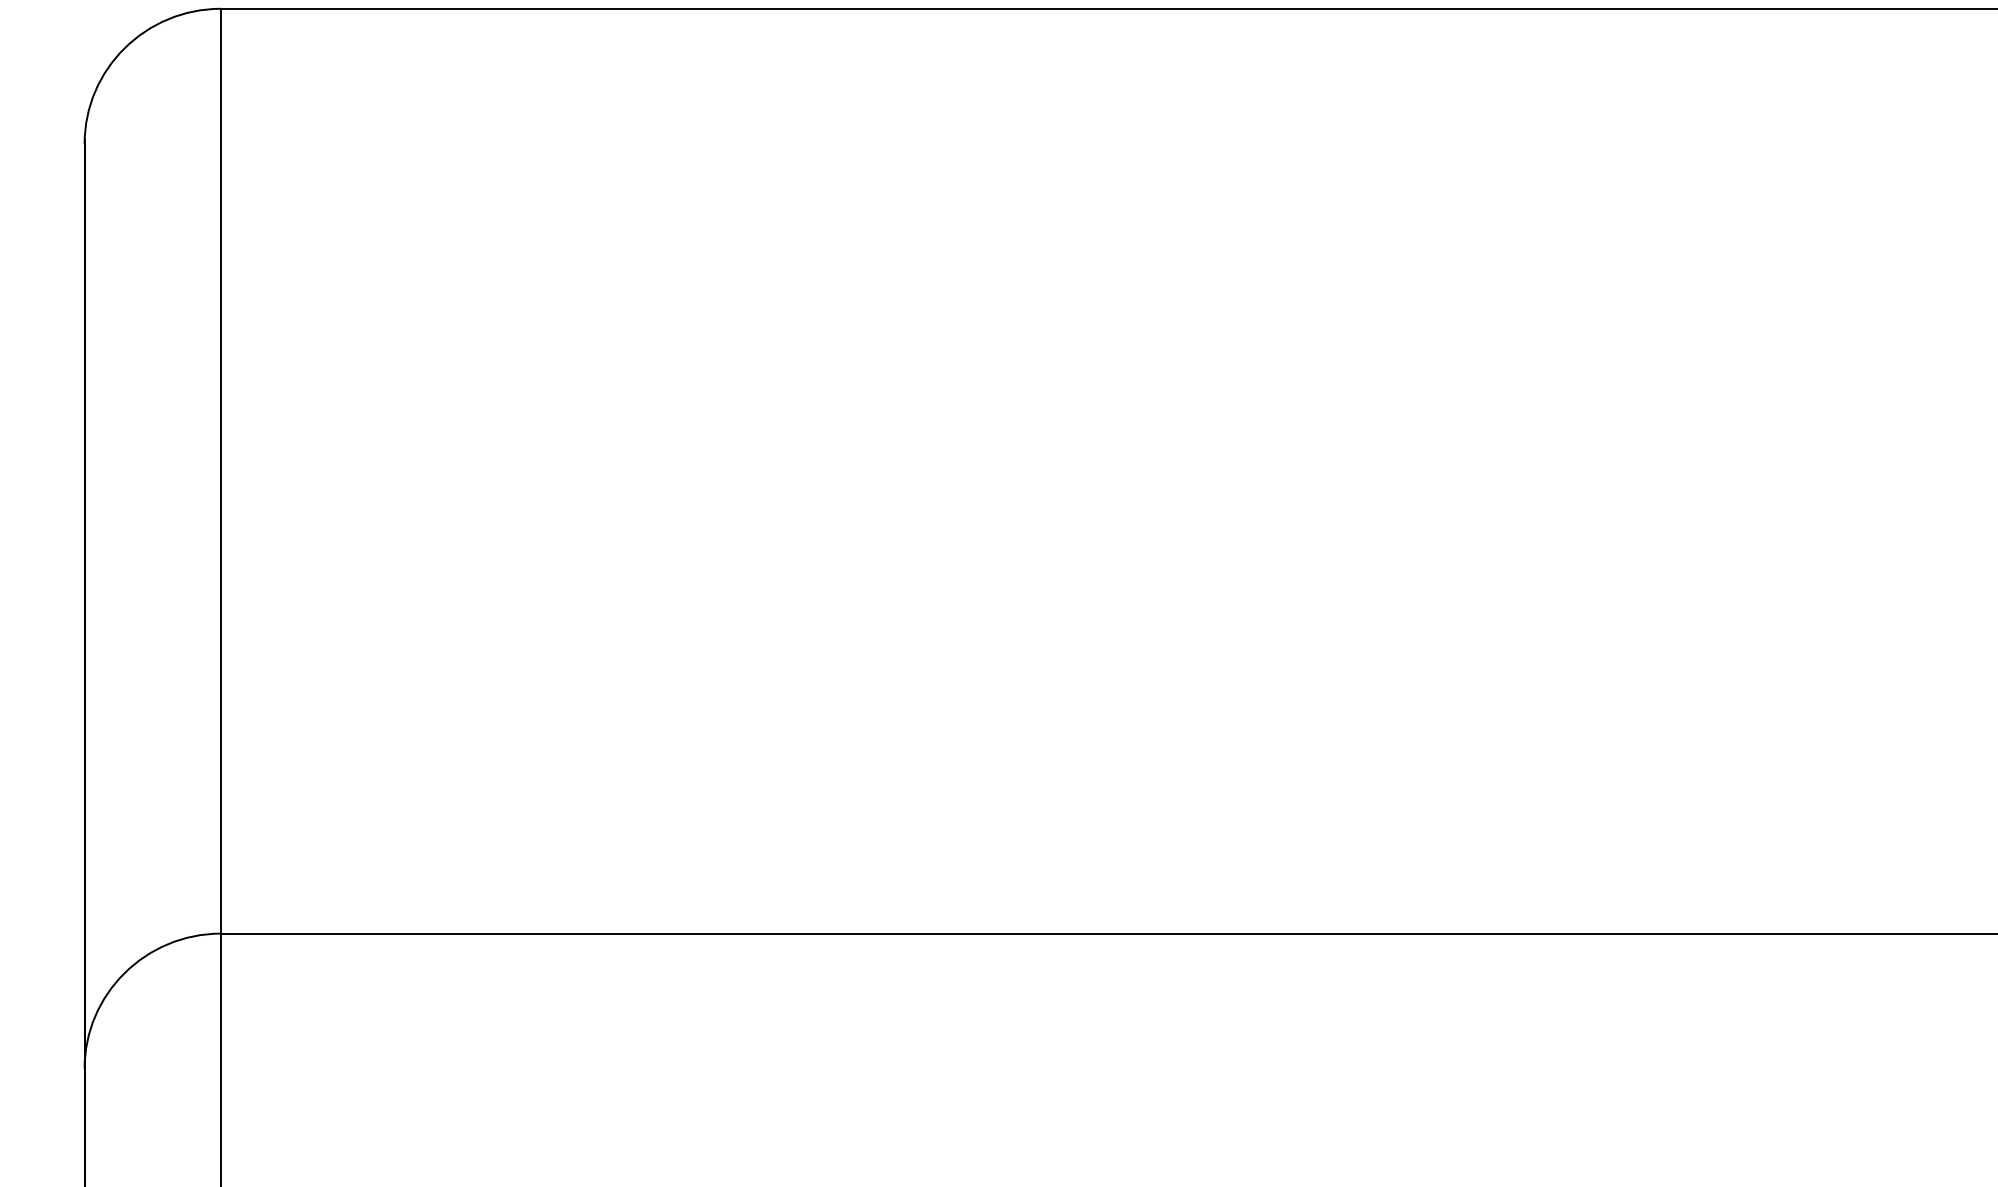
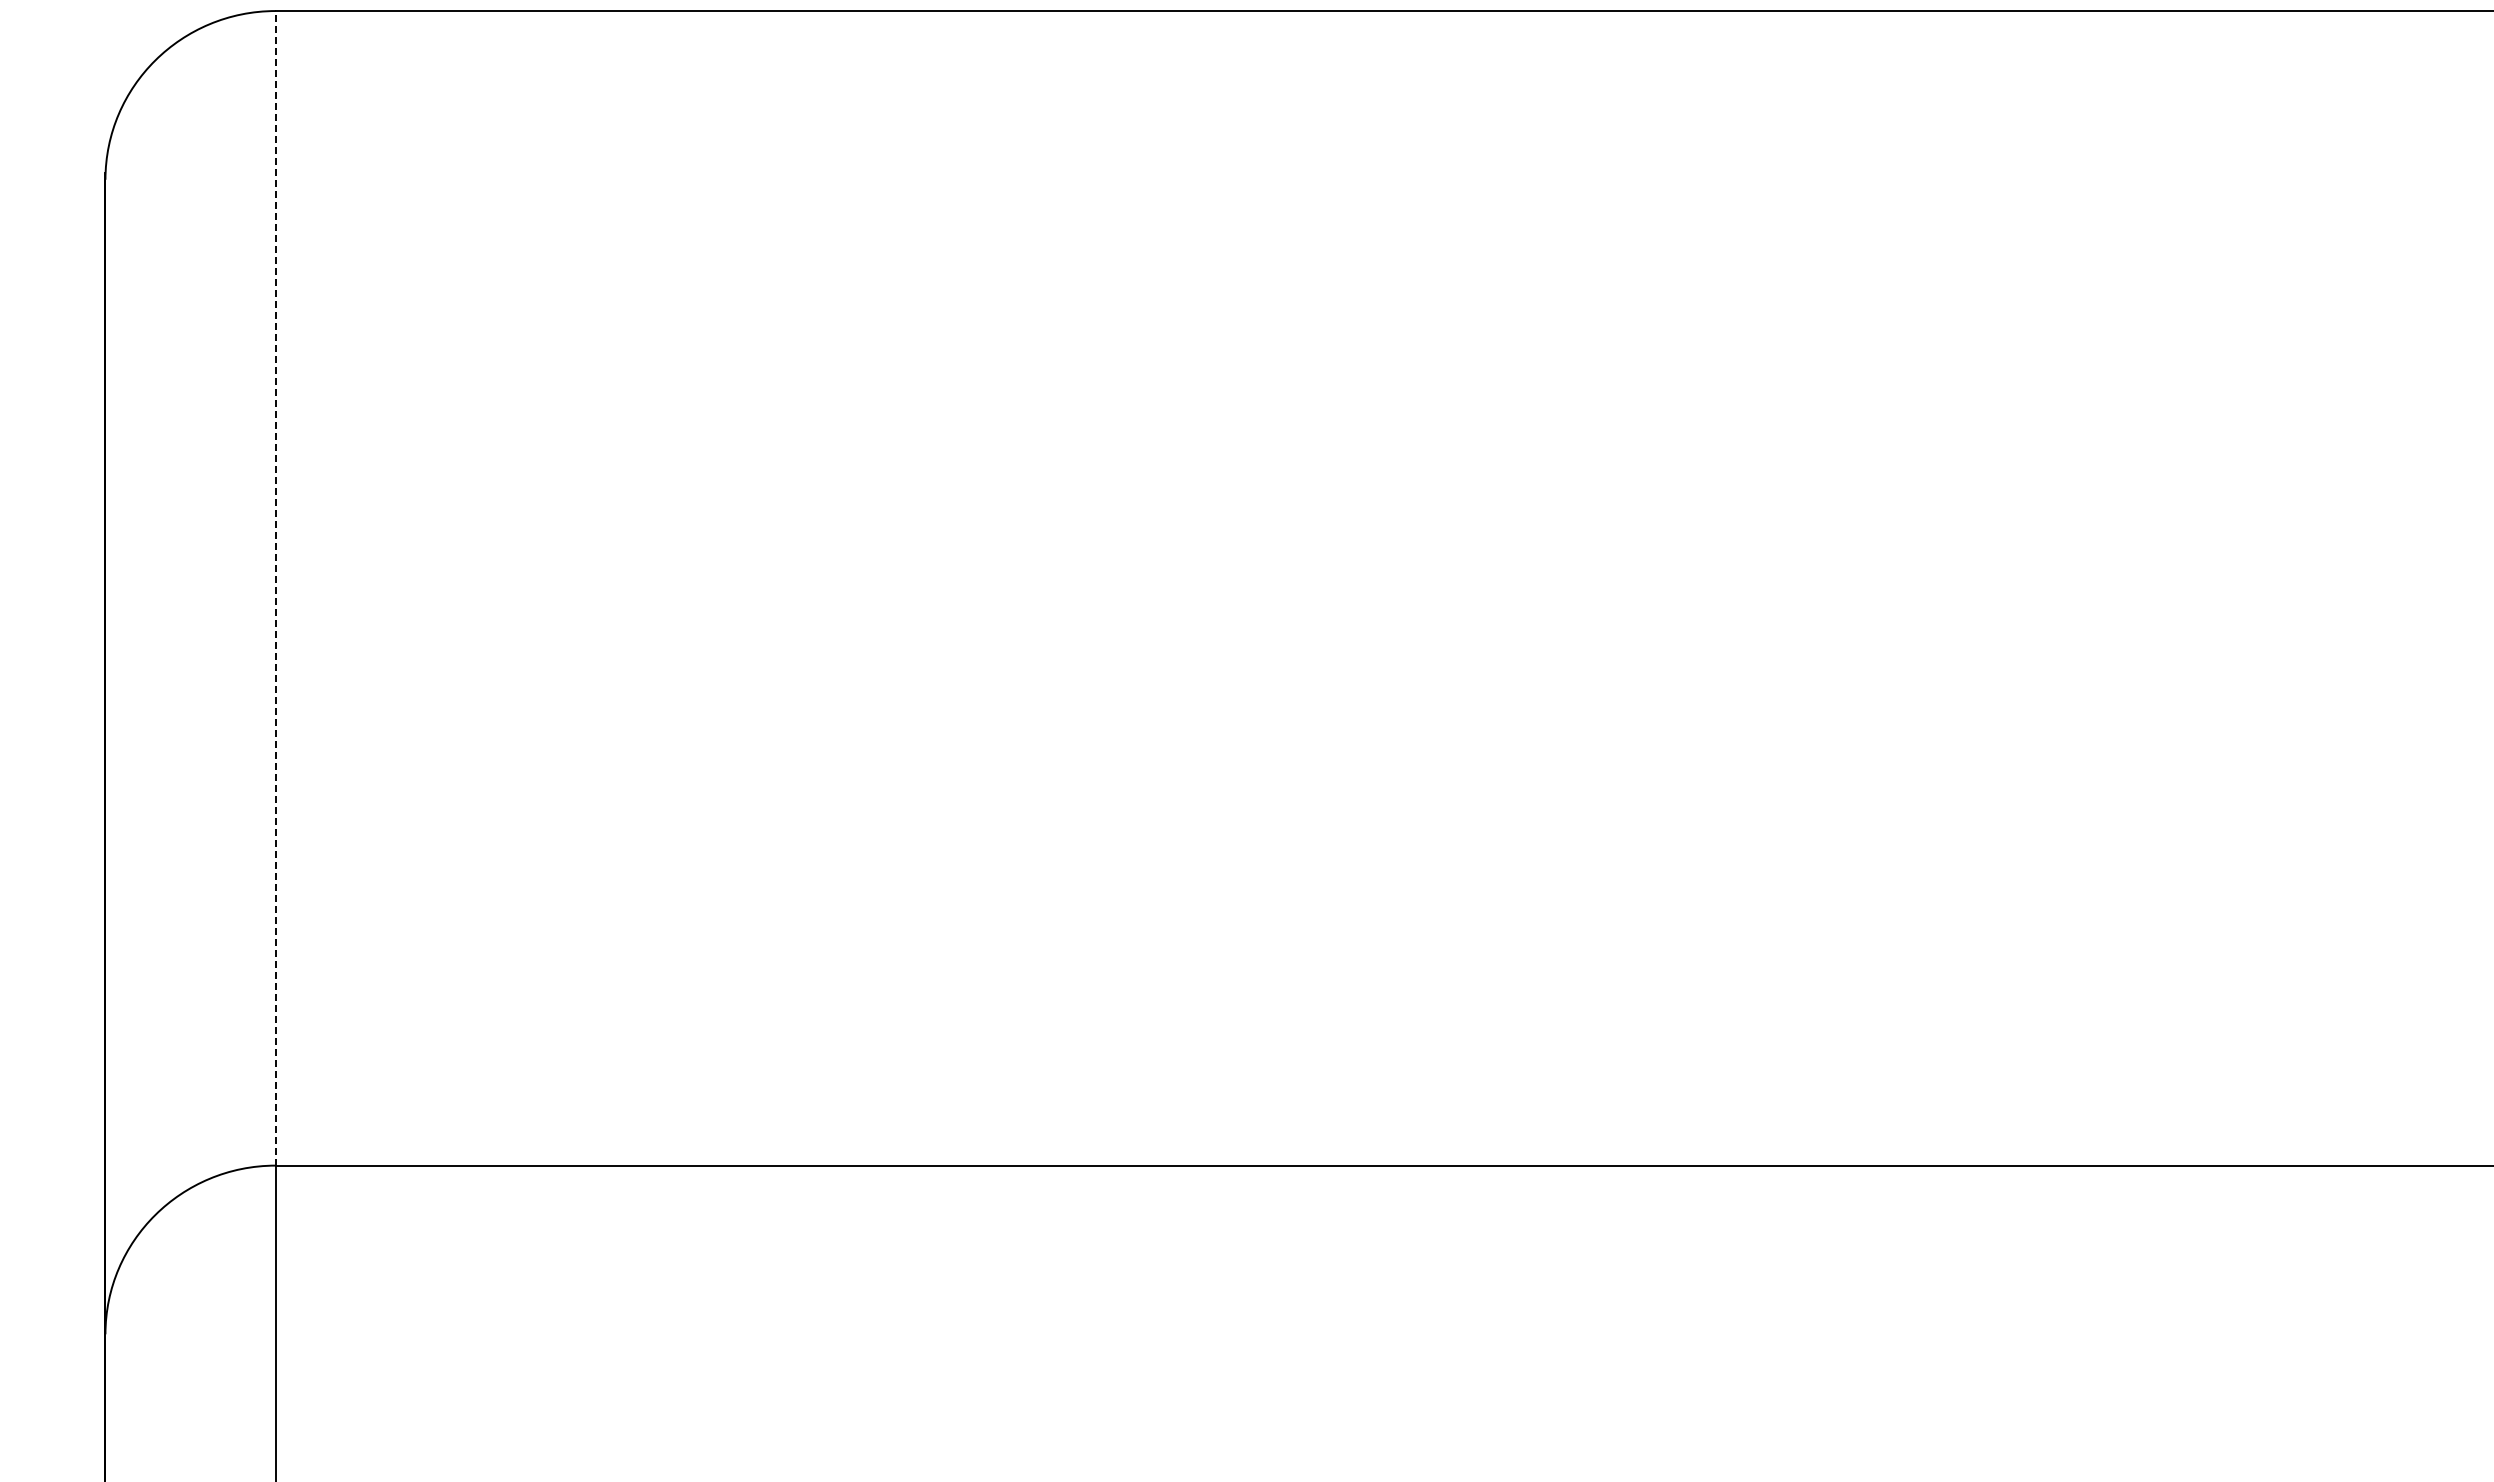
line: (220, 470) -> (275, 587), solid -> dashed

